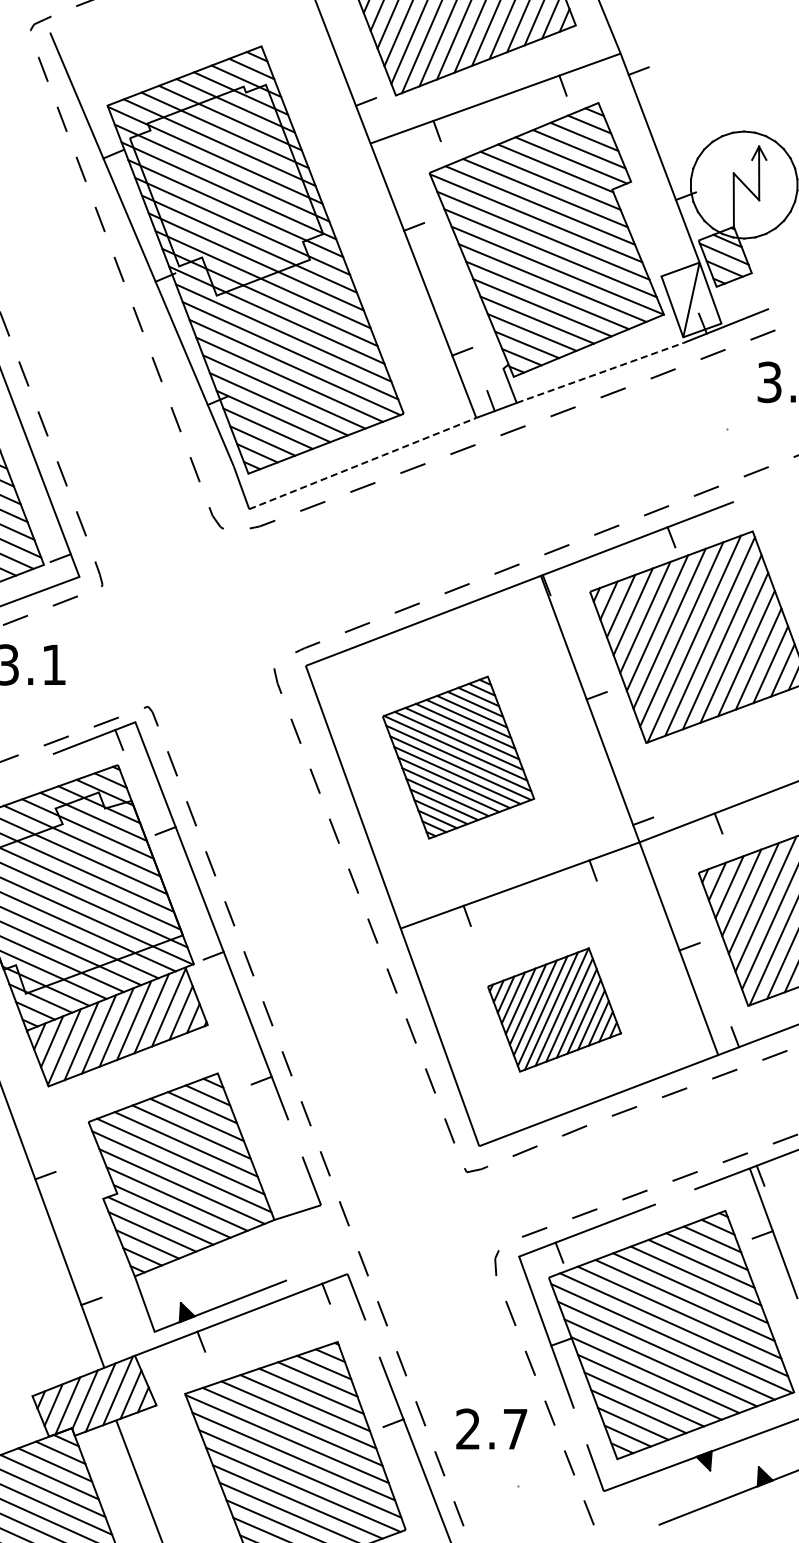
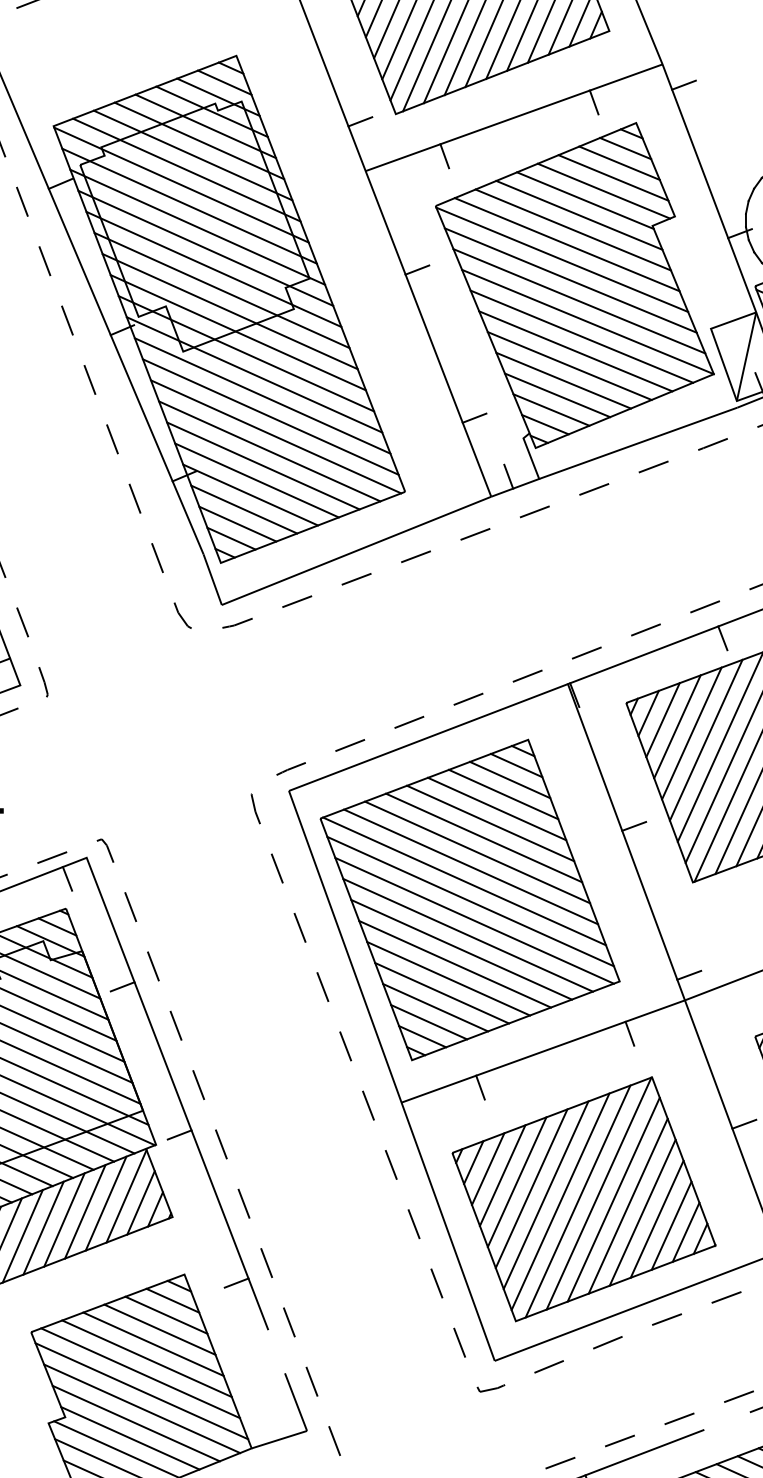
line: (600, 372) -> (638, 442), dashed -> solid
line: (363, 463) -> (357, 550), dashed -> solid
part: (458, 757) -> (470, 899), size x1.67
part: (554, 1009) -> (584, 1198), size x1.67

